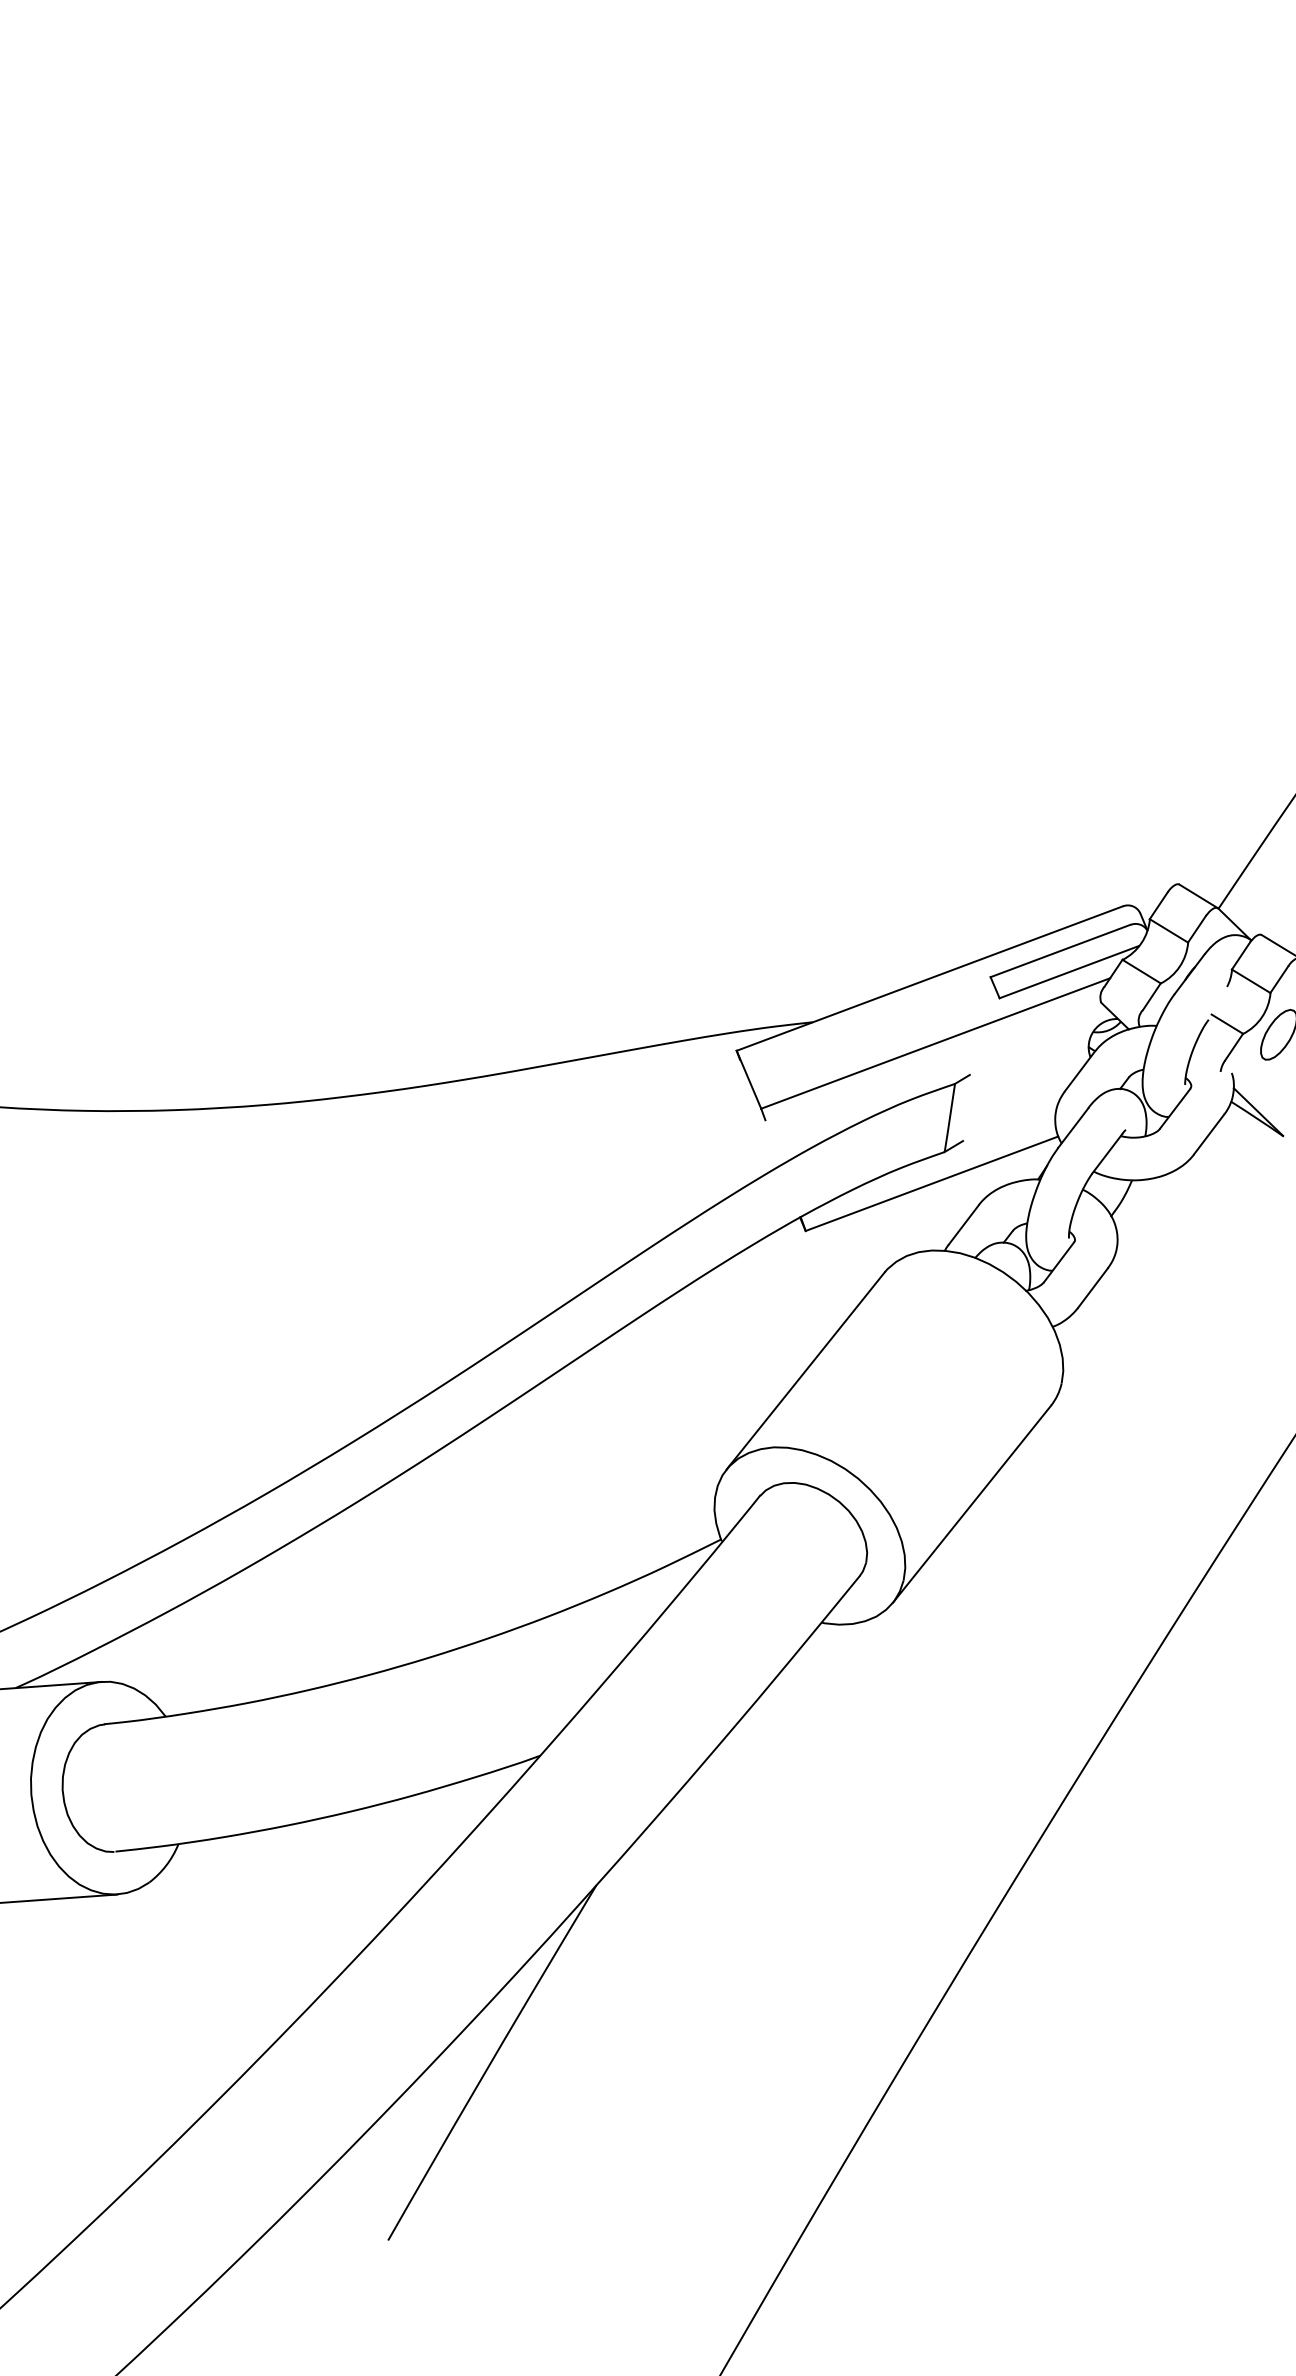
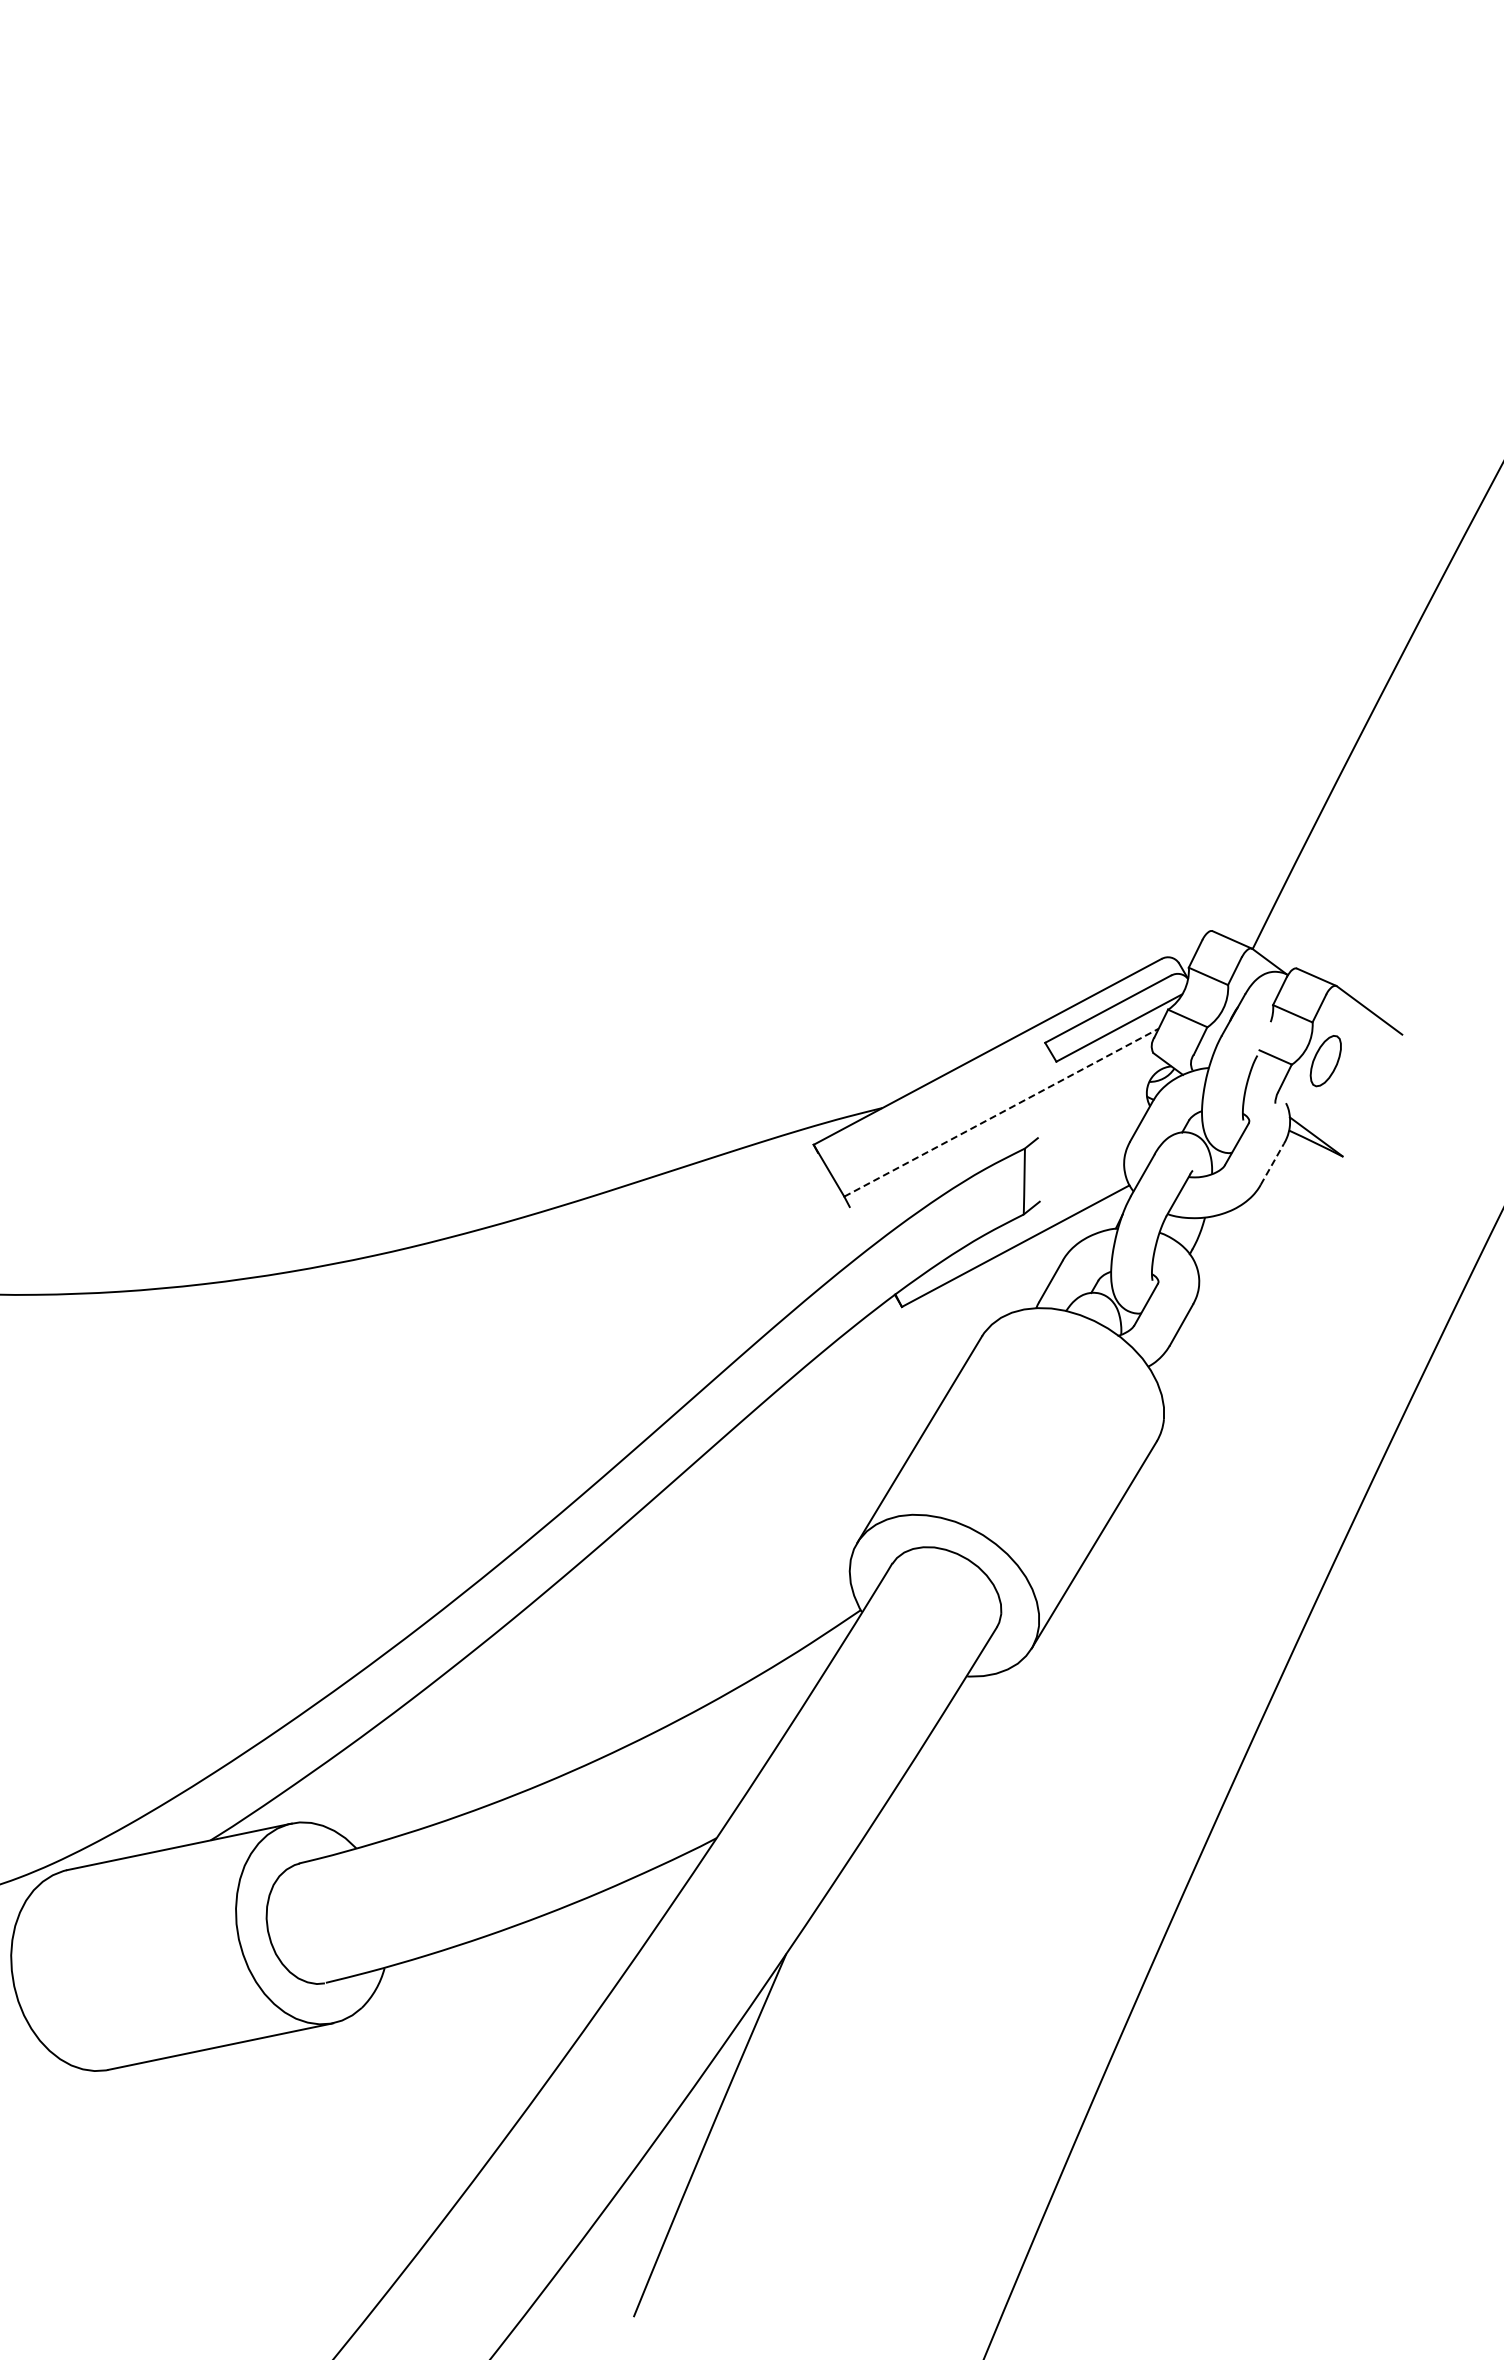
line: (935, 1043) -> (1001, 1112), solid -> dashed
line: (1209, 1134) -> (1272, 1164), solid -> dashed

